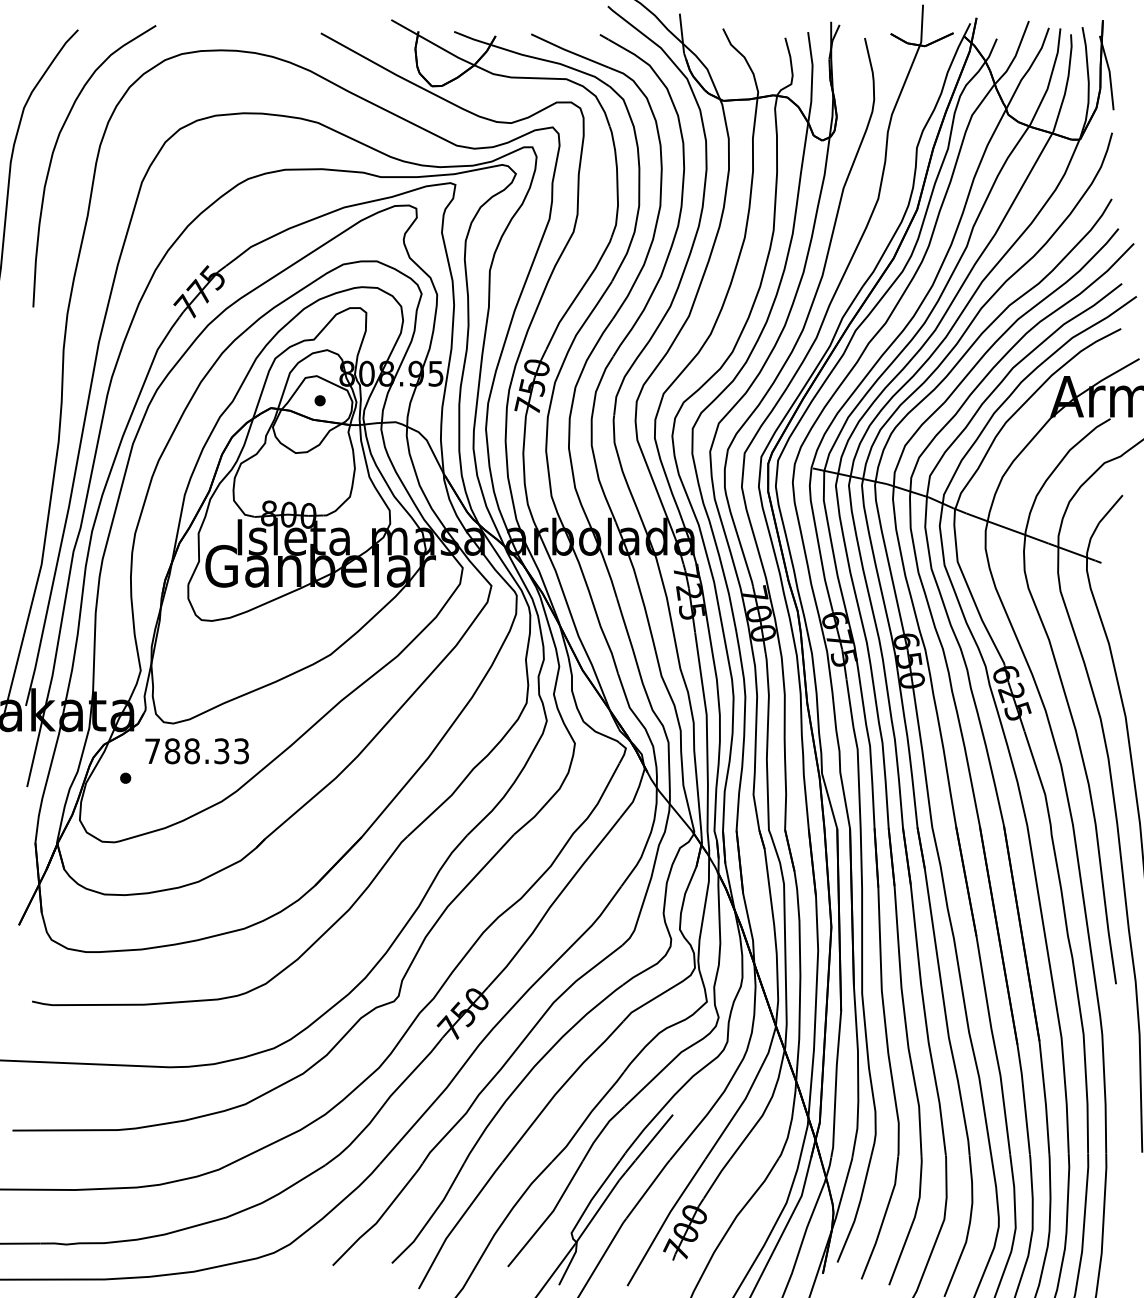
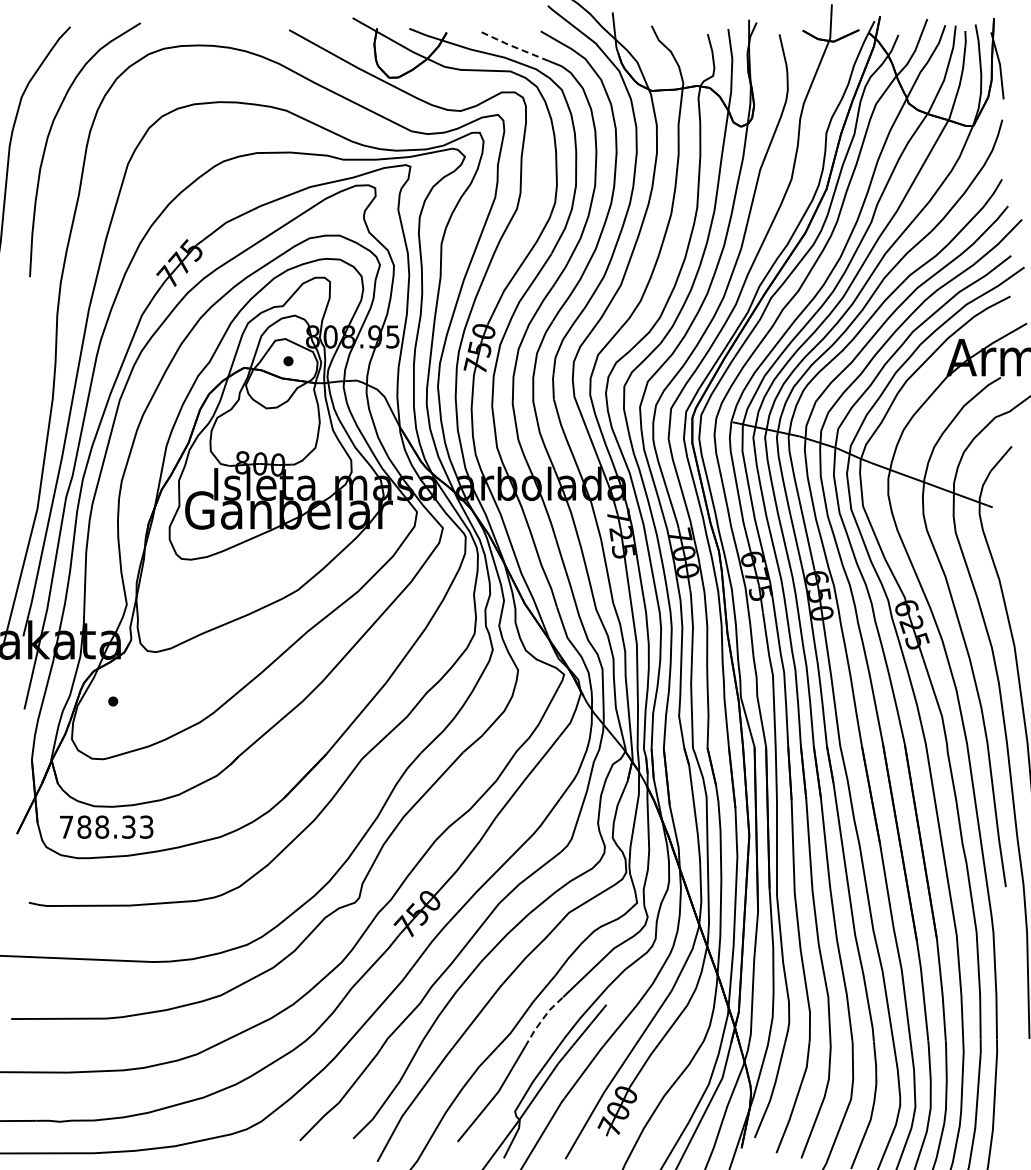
line: (568, 51) -> (512, 46), solid -> dashed
text: (196, 750) -> (106, 826), moved
line: (600, 1132) -> (541, 1020), solid -> dashed

